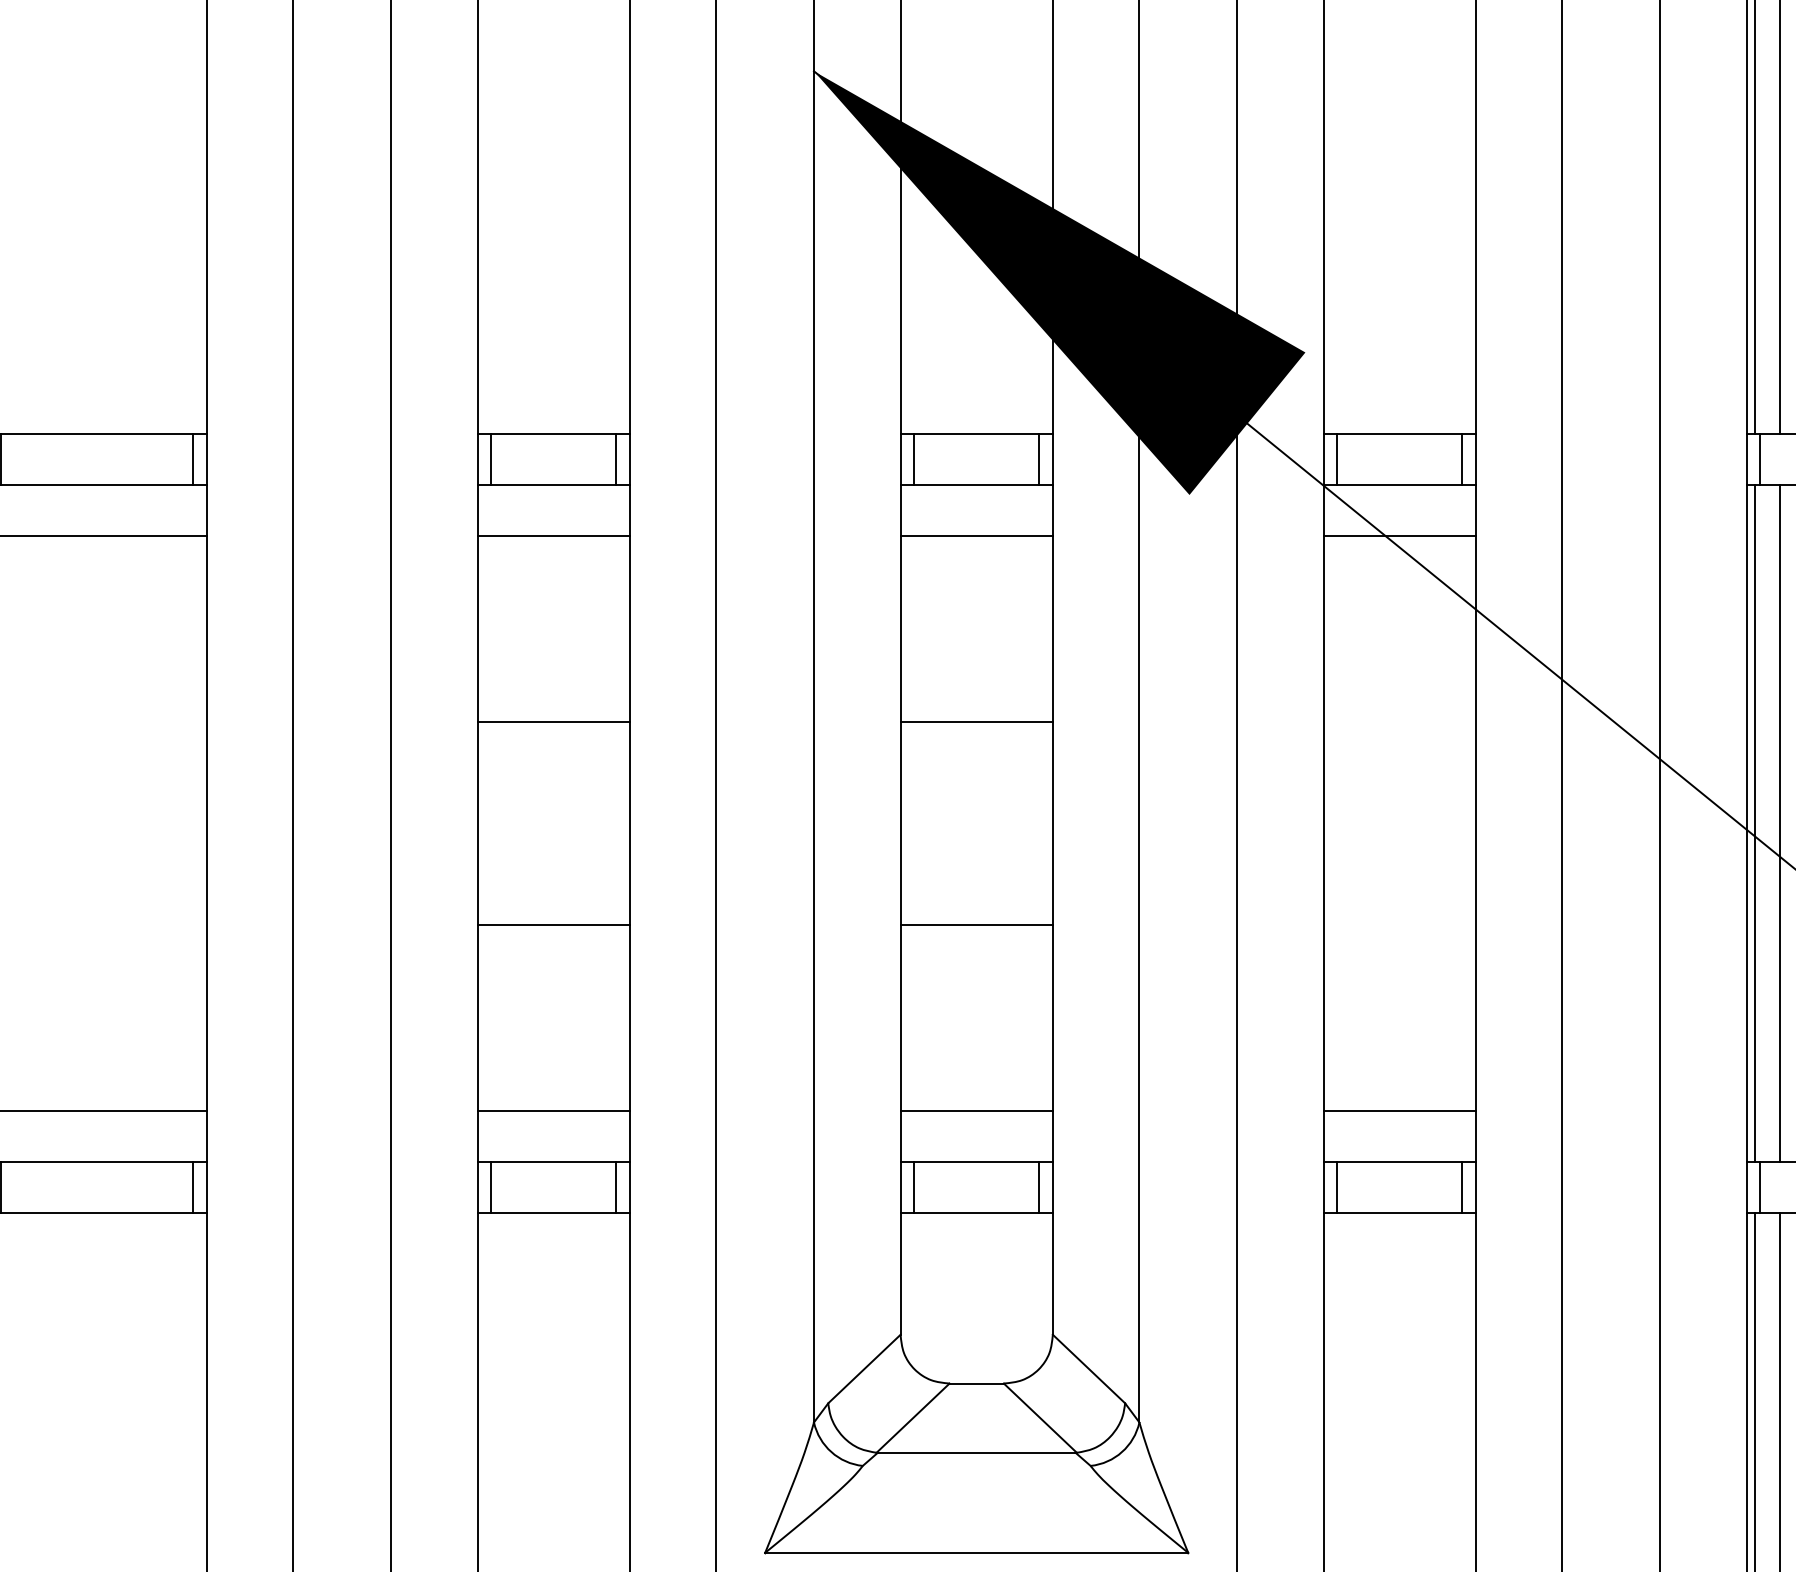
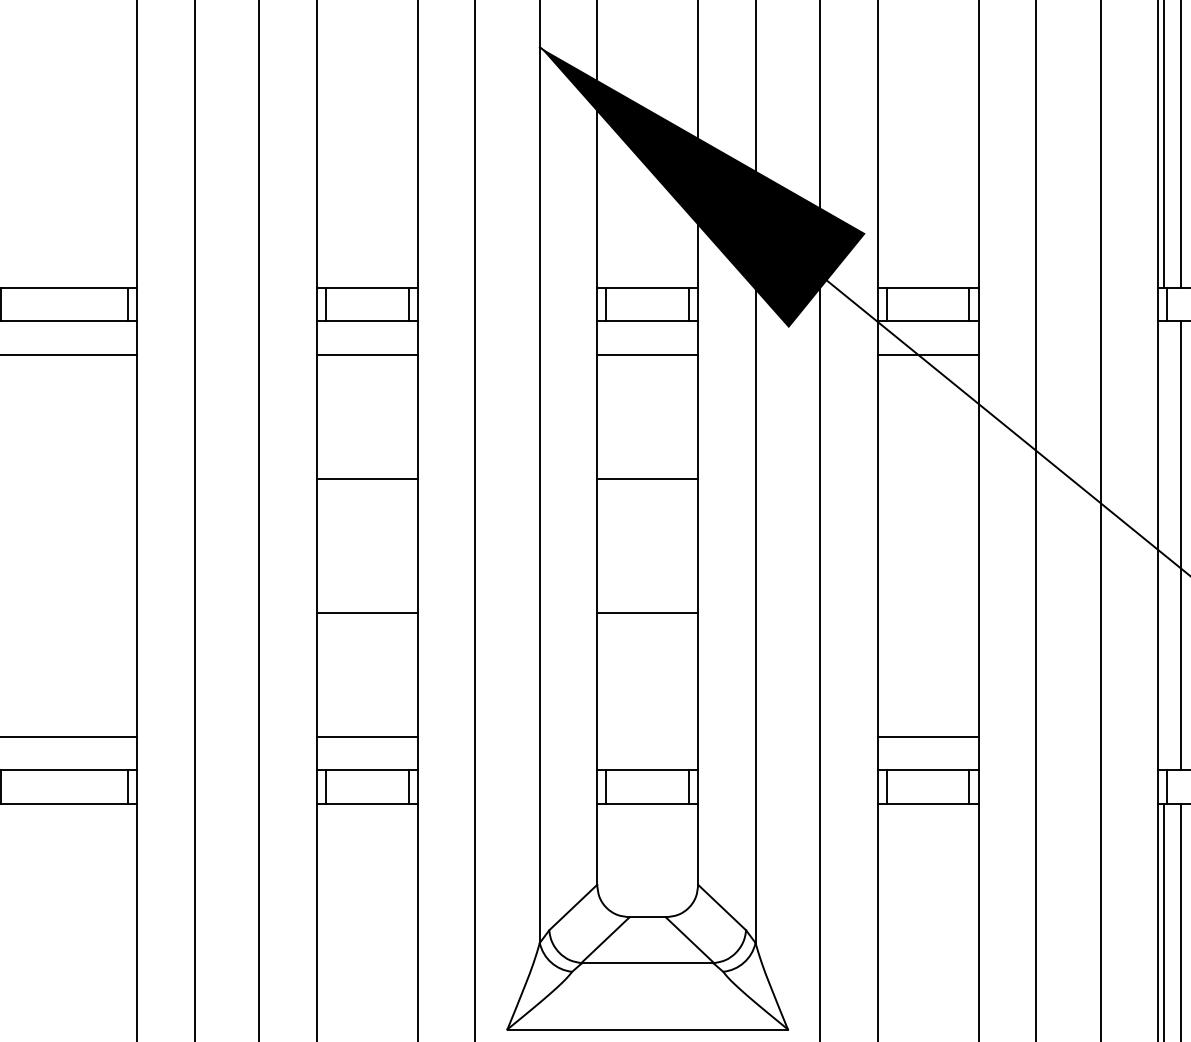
line: (1754, 822) -> (1163, 545), removed
line: (976, 1111) -> (647, 736), removed

